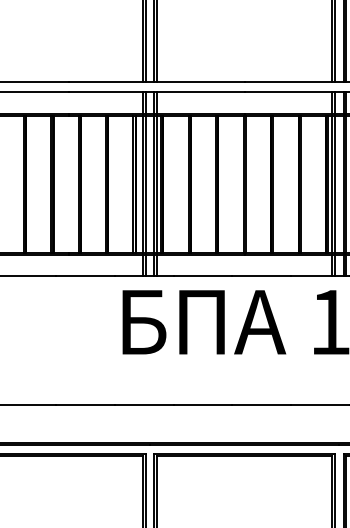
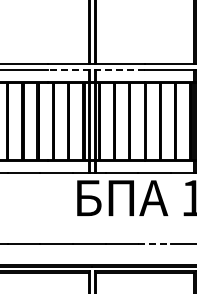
line: (157, 92) -> (96, 70), solid -> dashed
line: (263, 403) -> (155, 243), solid -> dashed

